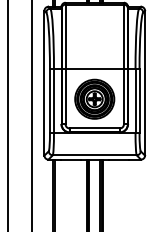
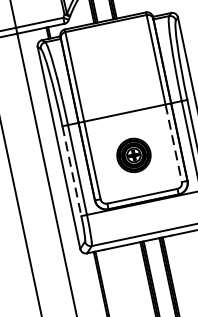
line: (123, 96) -> (173, 143), solid -> dashed
part: (94, 98) -> (133, 154), size x0.6
line: (49, 101) -> (71, 172), solid -> dashed

